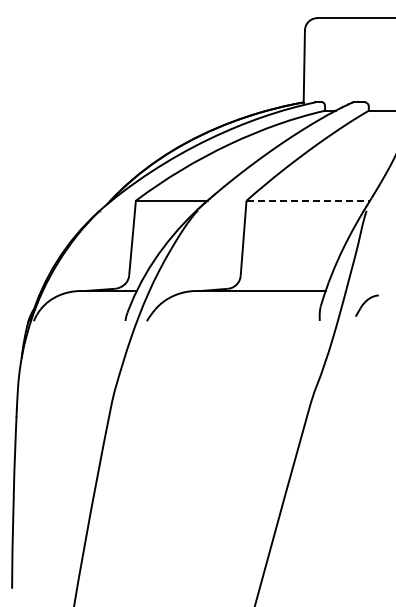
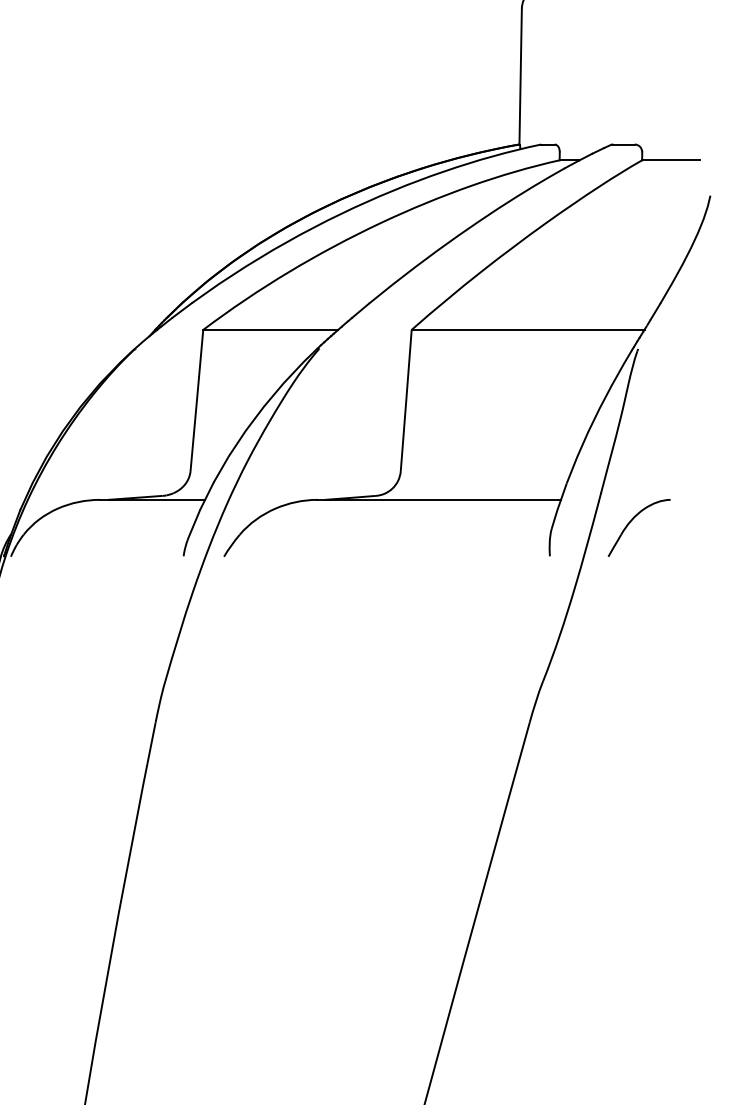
line: (308, 200) -> (528, 329), dashed -> solid
part: (366, 305) -> (637, 527), size x1.43

